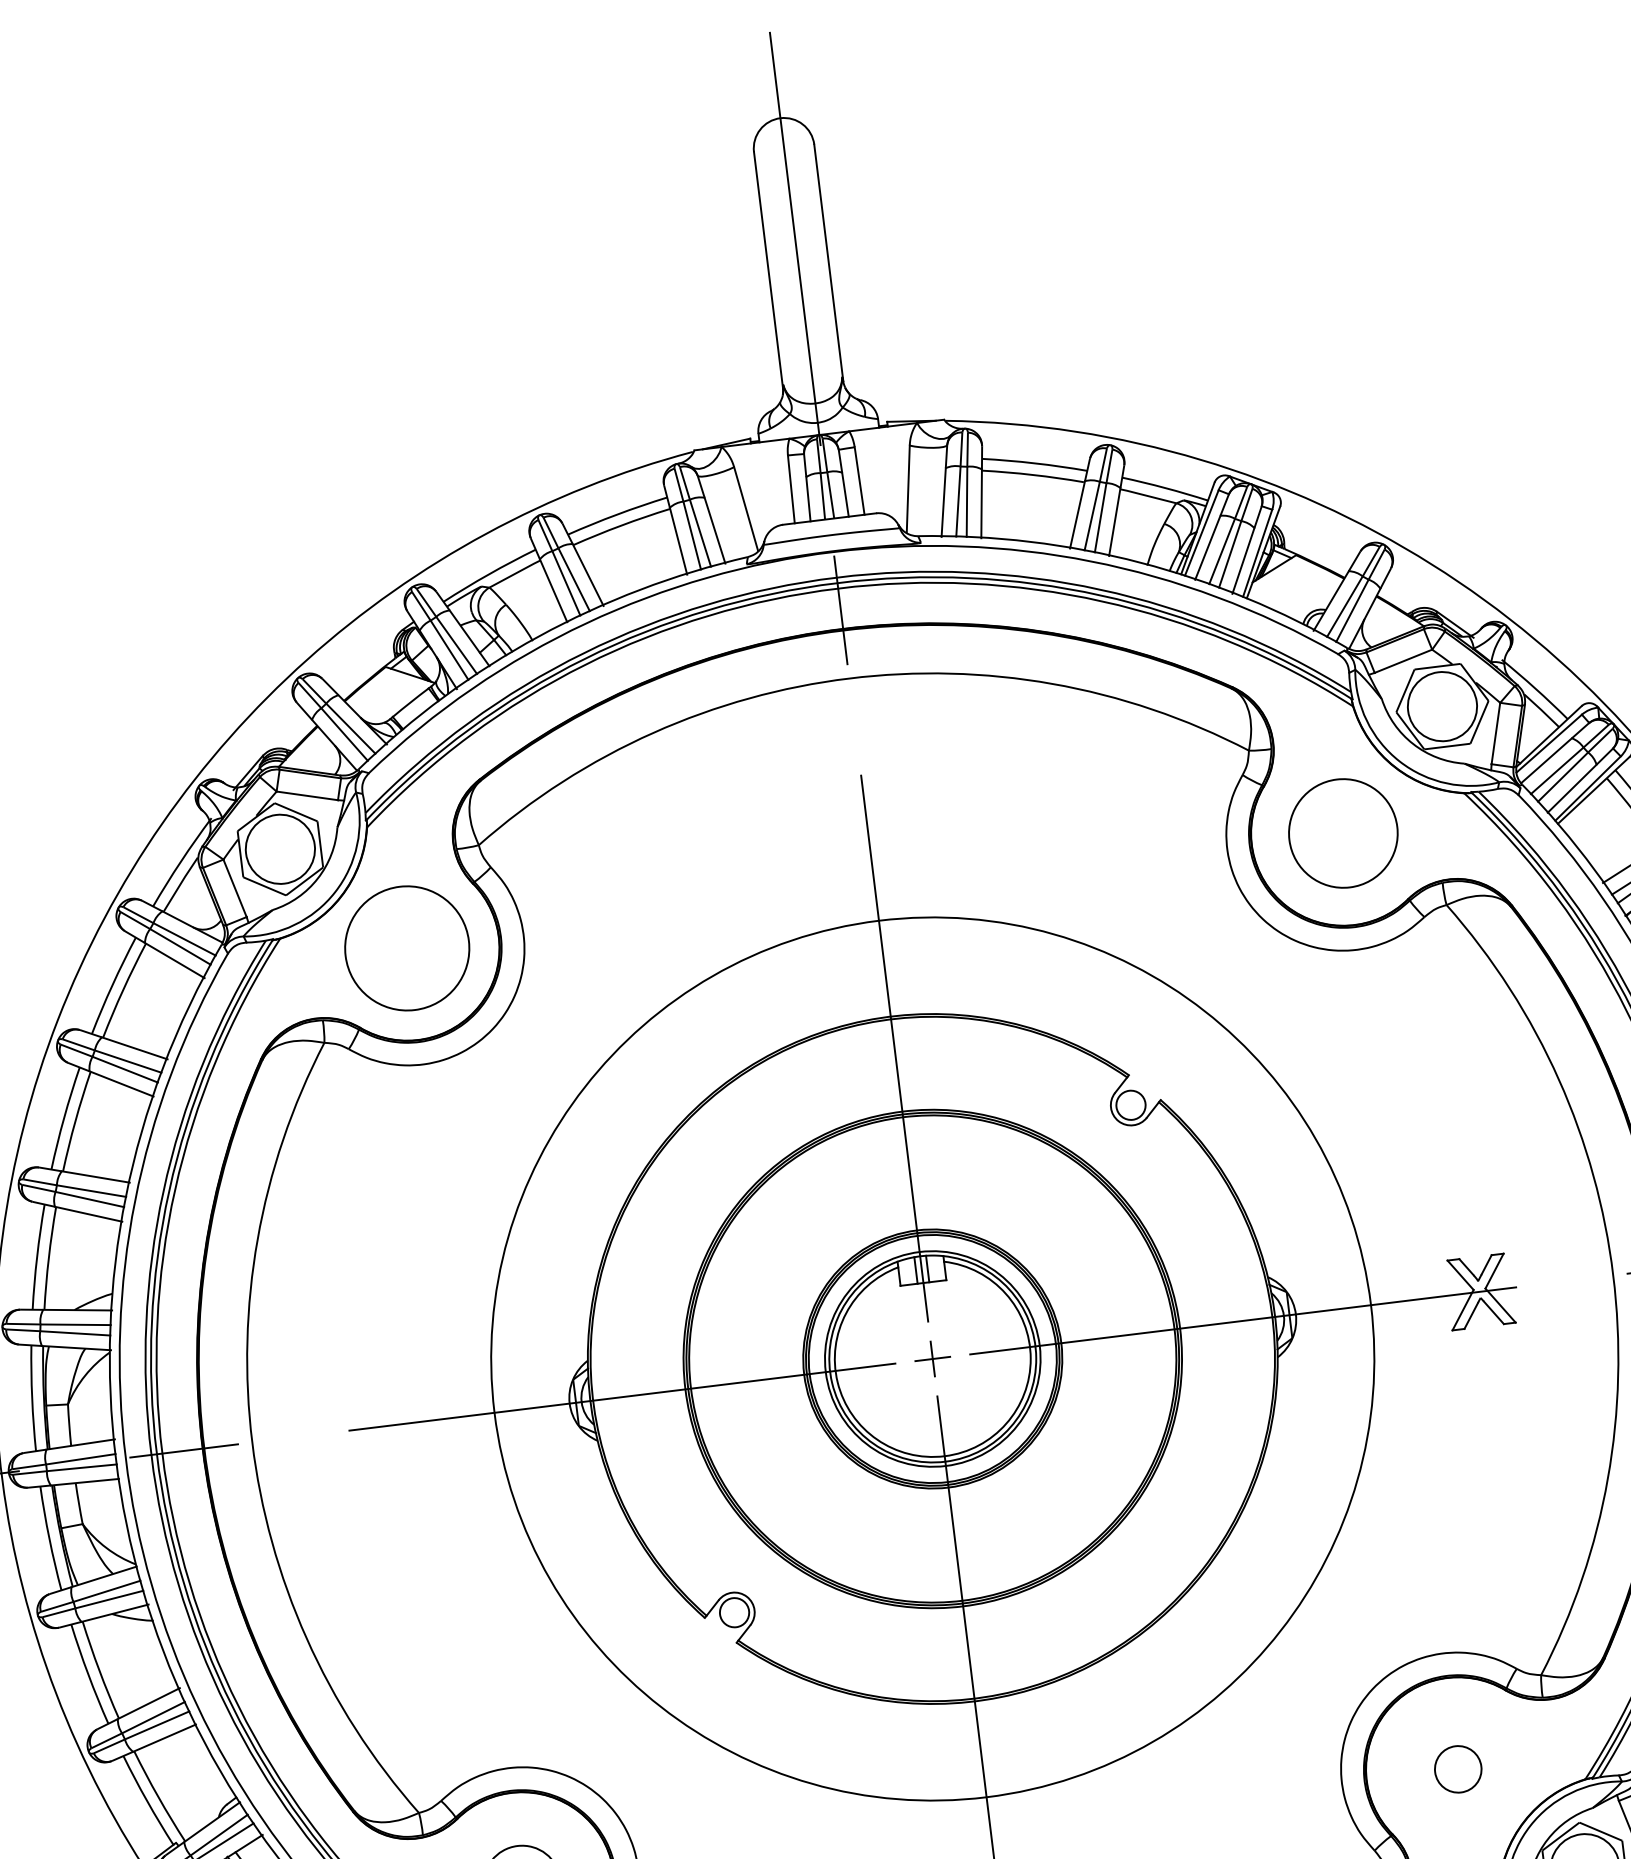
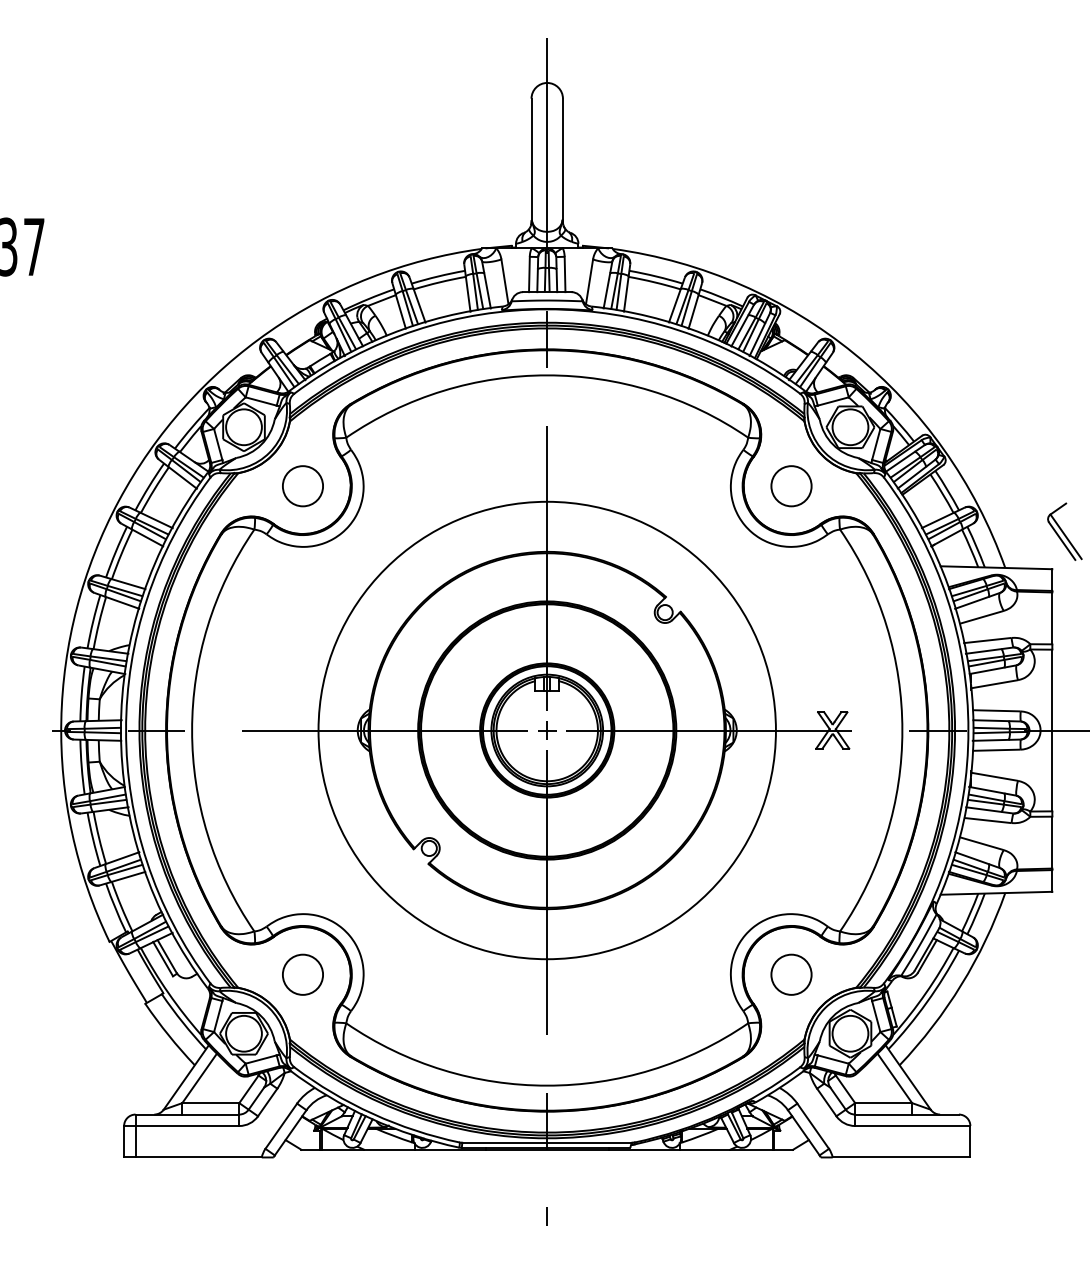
circle: (1343, 833) -> (791, 486), size x0.71
circle: (406, 949) -> (302, 486), size x0.62
circle: (1458, 1769) -> (791, 974), size x1.67

